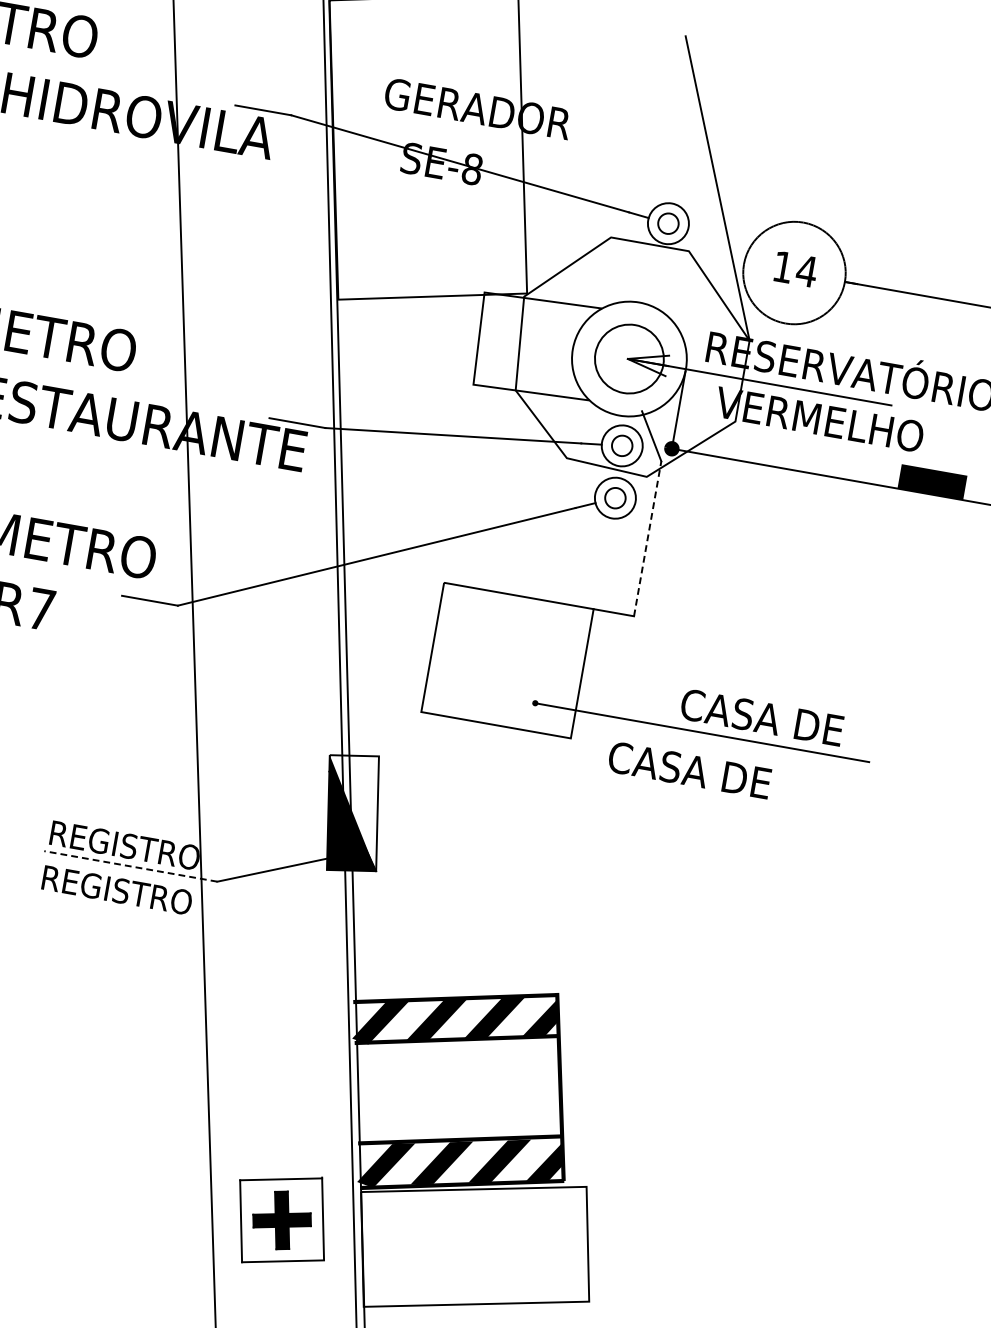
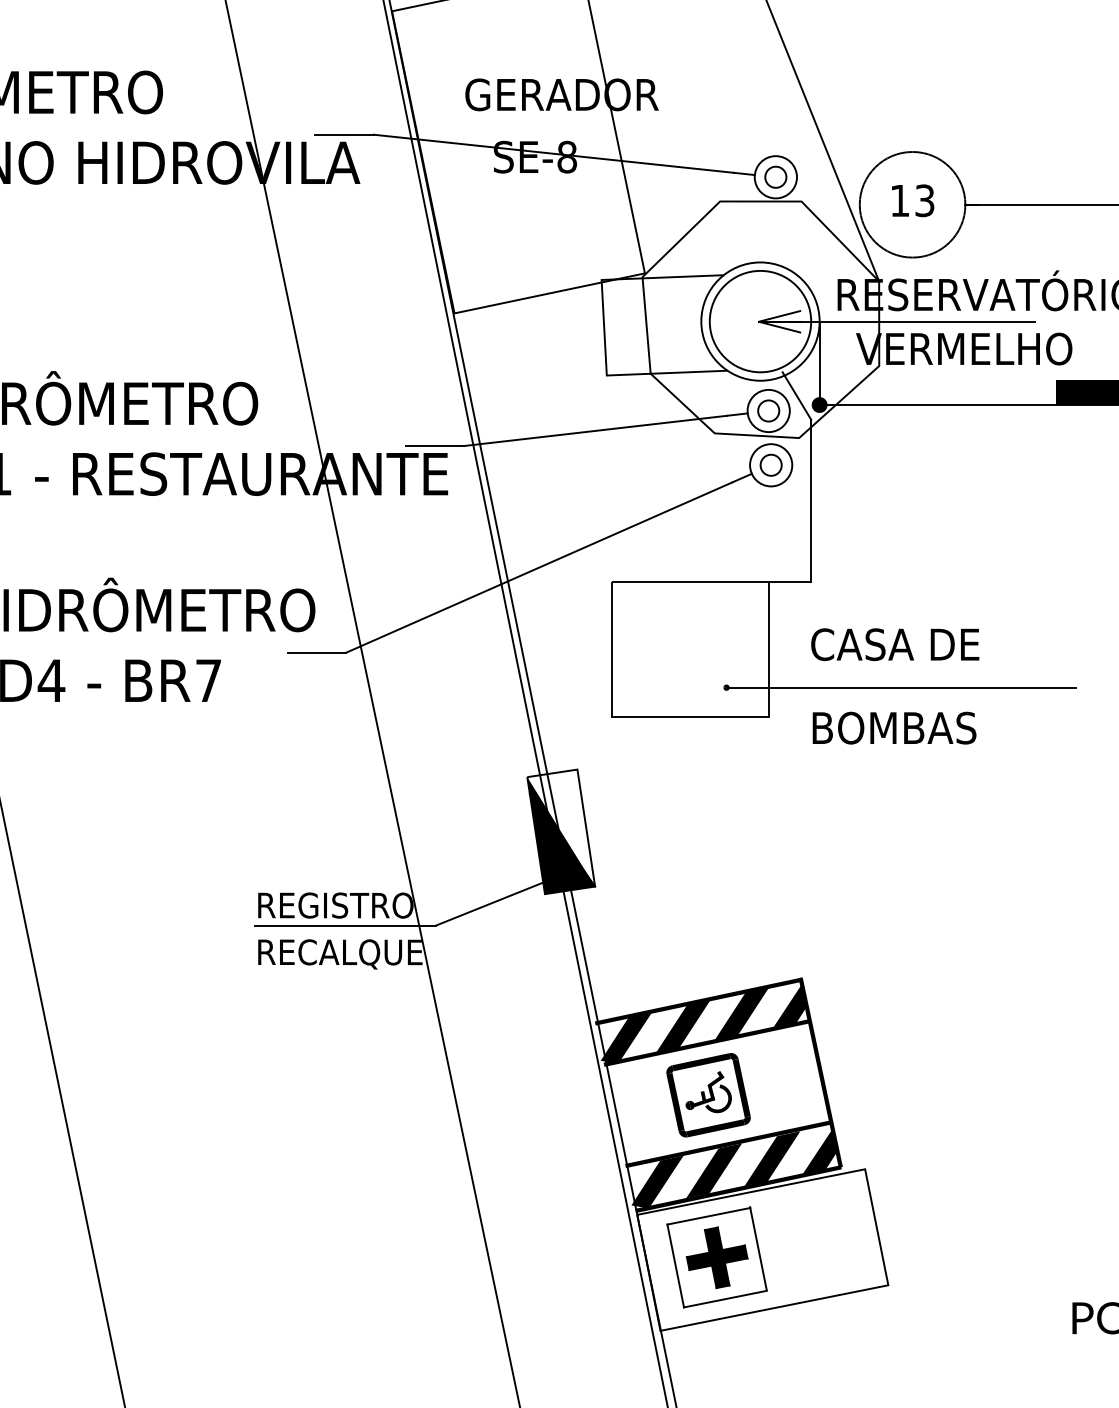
text: (806, 270) -> (924, 200), 14 -> 13
circle: (629, 358) -> (760, 321), size x1.43
line: (648, 538) -> (811, 500), dashed -> solid
text: (762, 717) -> (895, 644), moved
text: (690, 769) -> (895, 727), CASA DE -> BOMBAS
line: (131, 866) -> (345, 925), dashed -> solid
text: (146, 897) -> (366, 954), REGISTRO -> RECALQUE
part: (449, 1089) -> (708, 1095), added
part: (281, 1220) -> (716, 1257), moved

